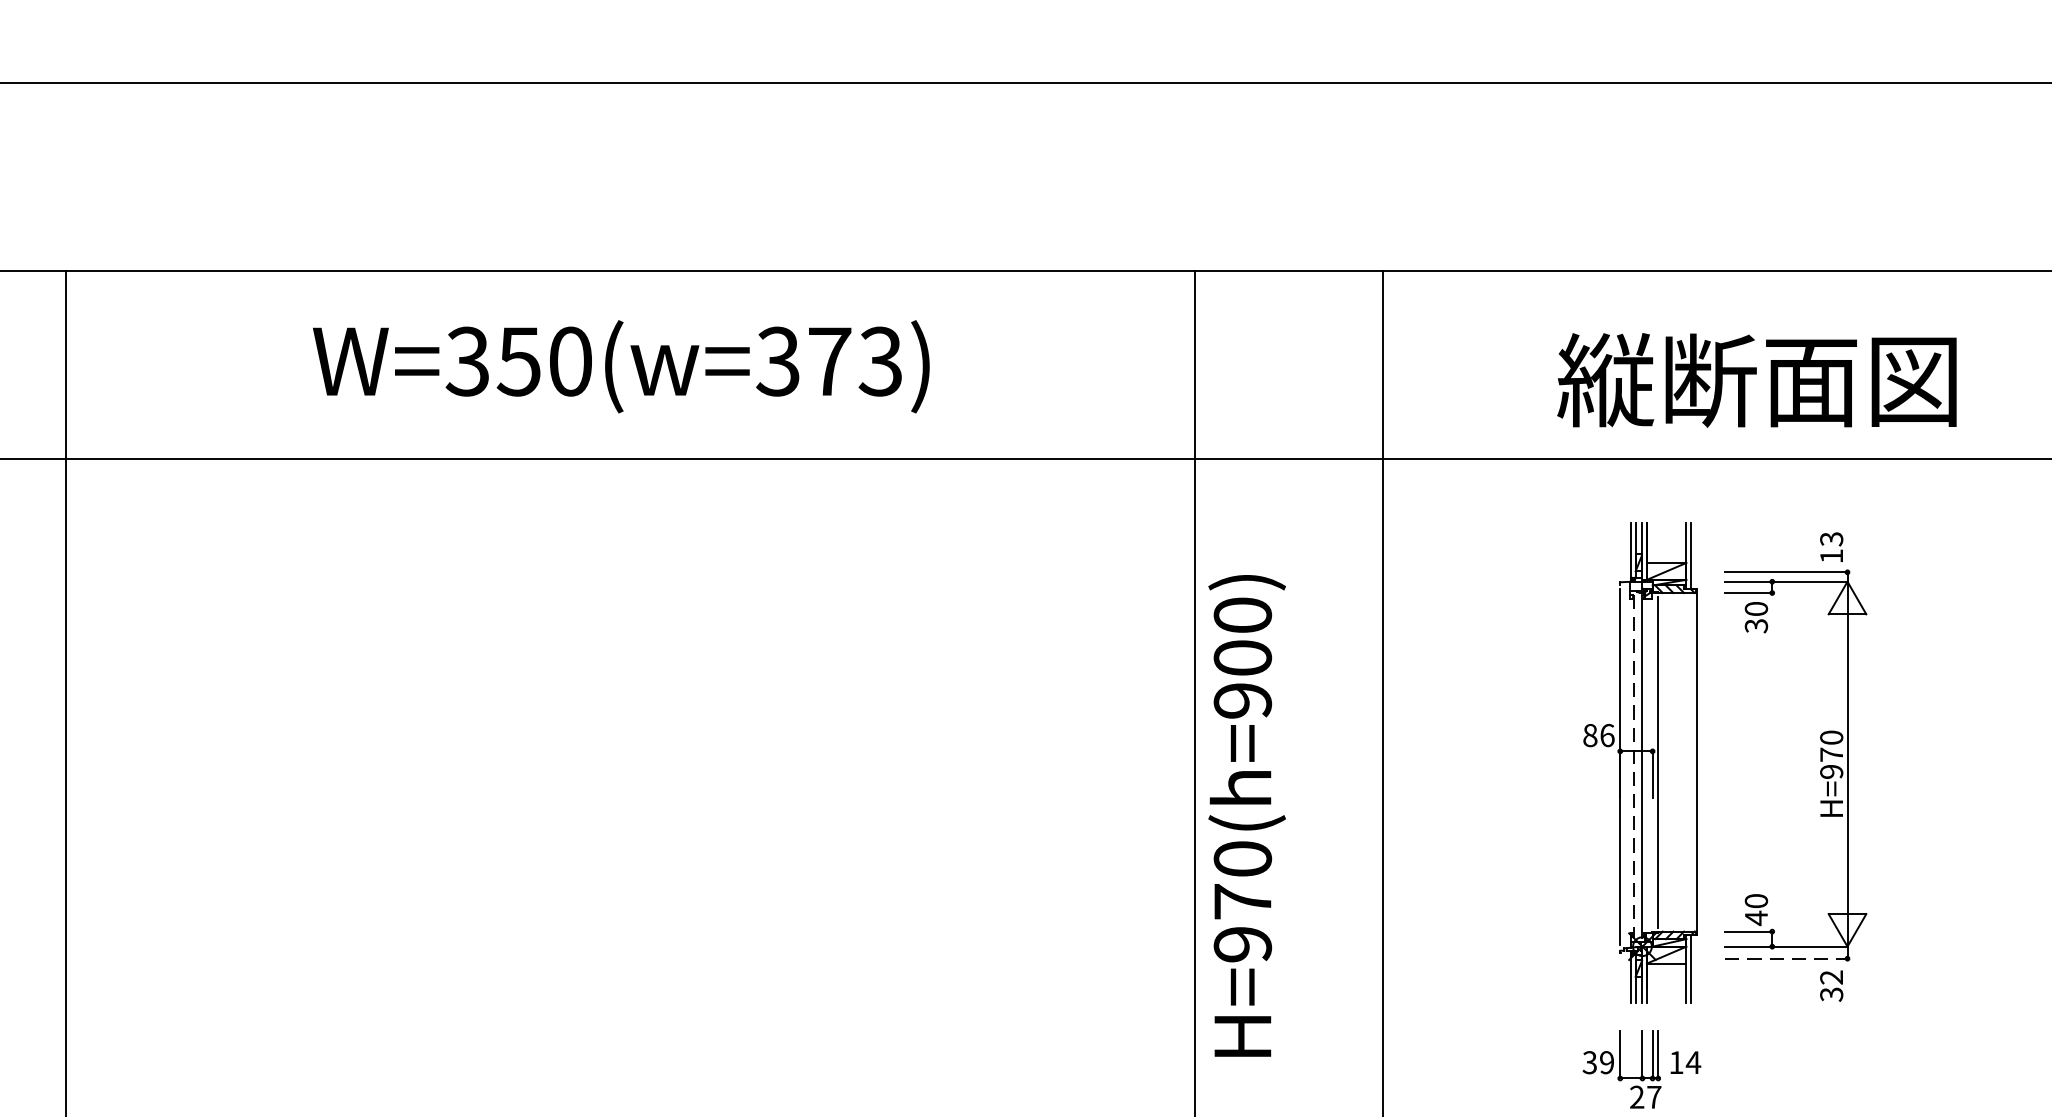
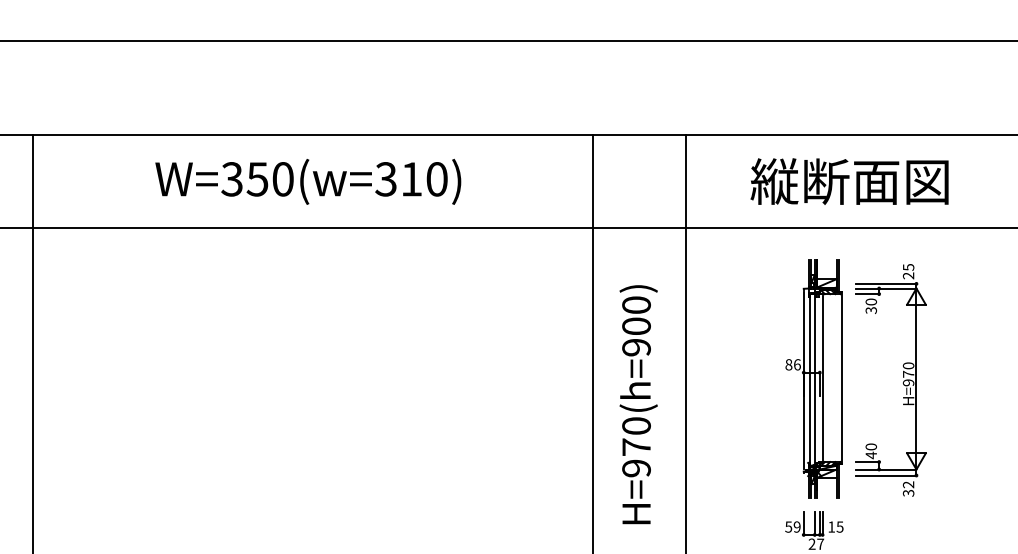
text: (855, 361) -> (424, 179), W=350(w=373) -> W=350(w=310)
text: (1756, 380) -> (849, 181), moved
text: (1831, 547) -> (908, 271), 13 -> 25
line: (1633, 767) -> (810, 380), dashed -> solid
text: (1246, 815) -> (638, 404), moved
line: (1787, 958) -> (886, 475), dashed -> solid
text: (1589, 1061) -> (788, 526), 39 -> 59
text: (1692, 1061) -> (839, 526), 14 -> 15

